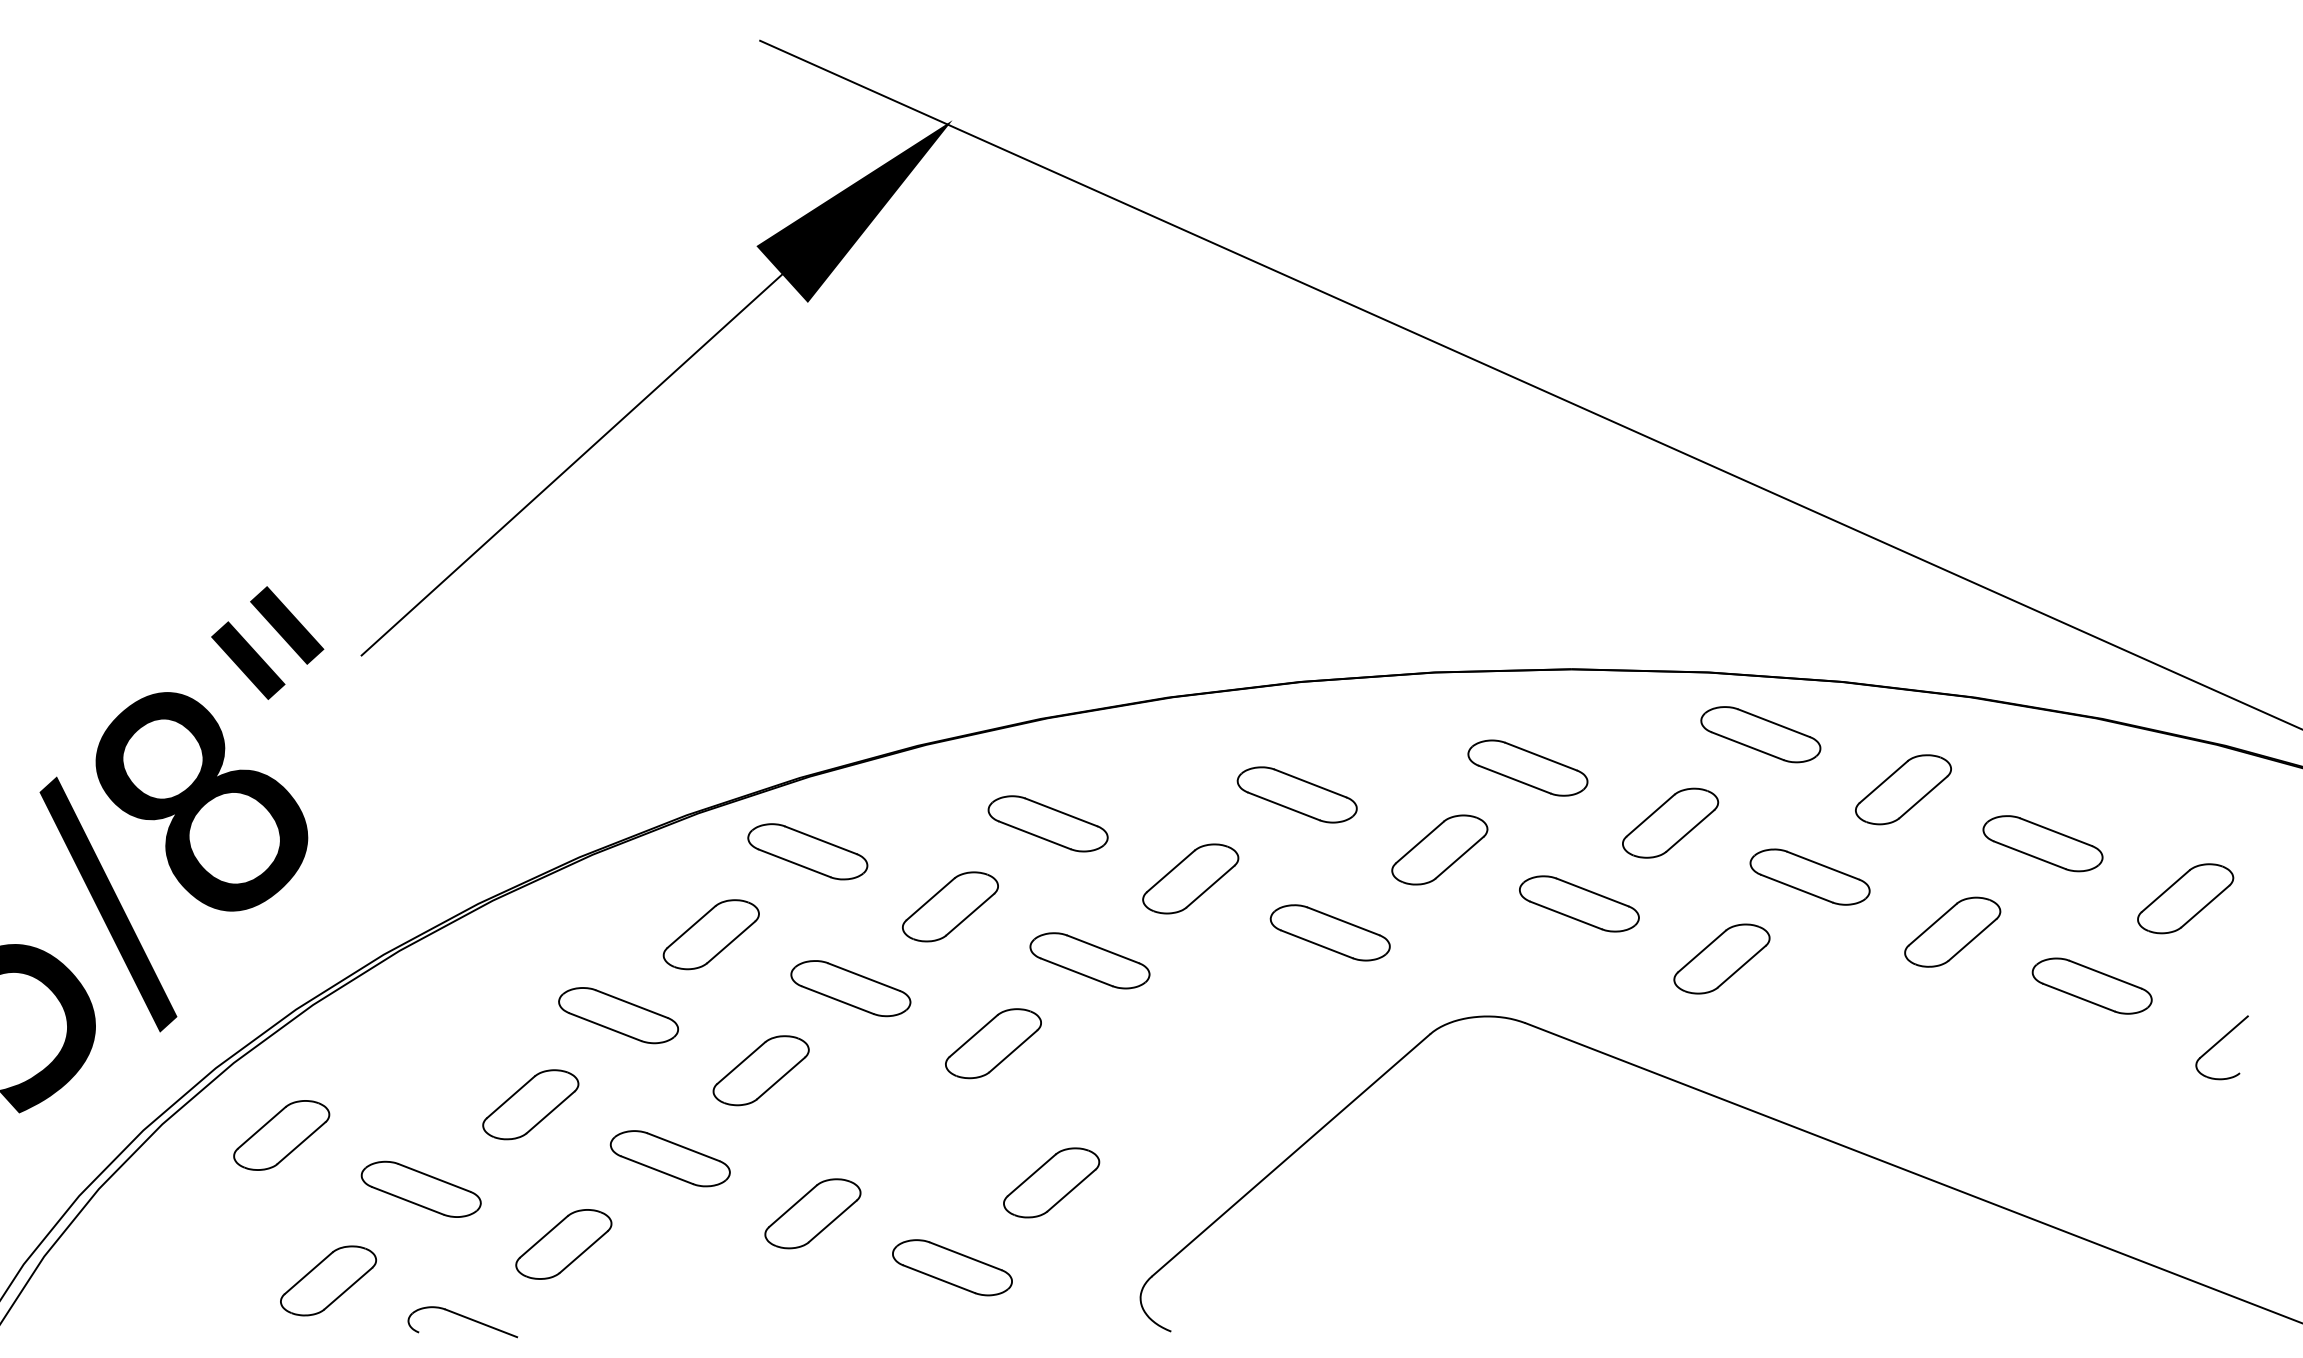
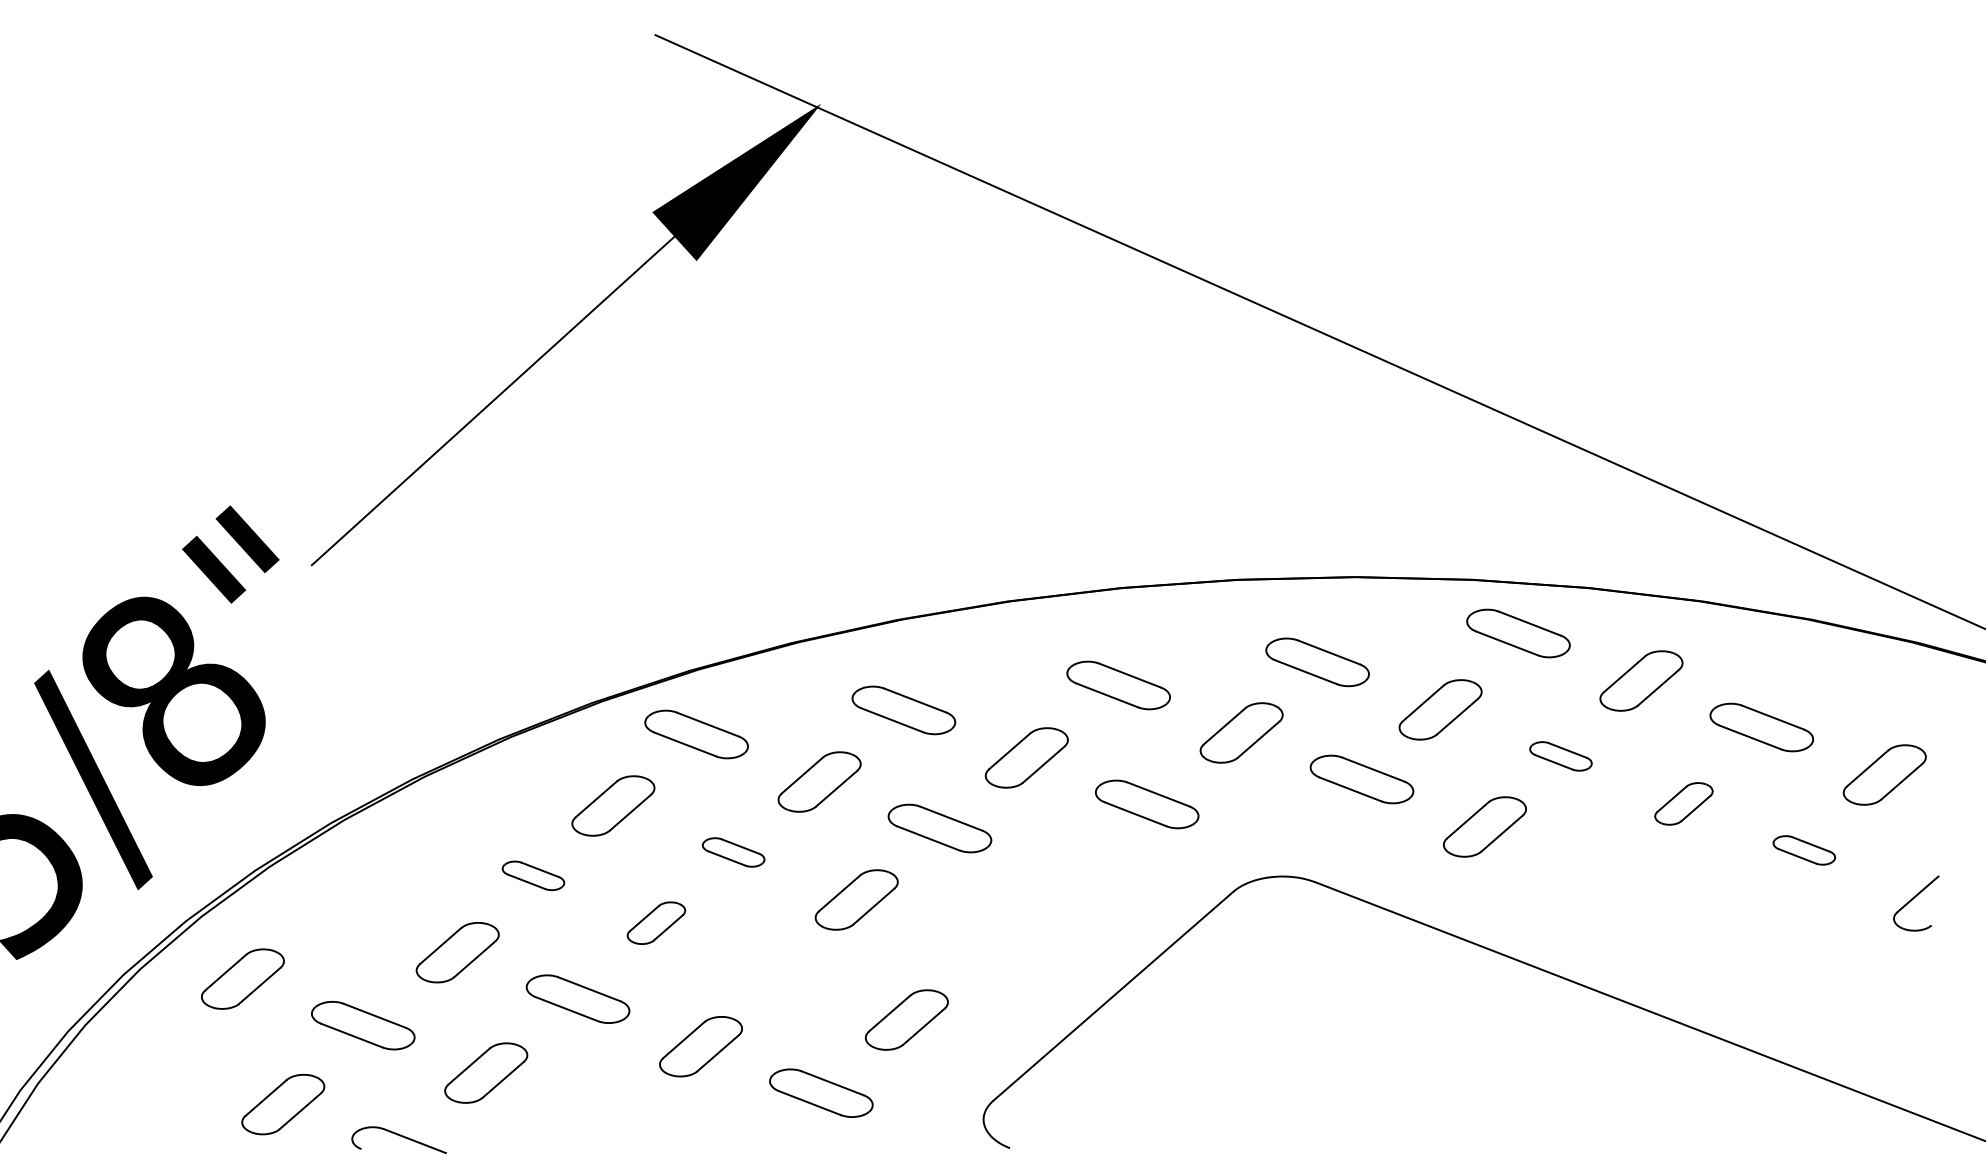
part: (1809, 877) -> (1560, 756), size x0.6
part: (1952, 931) -> (1683, 803), size x0.7
part: (2092, 986) -> (1804, 850), size x0.6
part: (850, 988) -> (733, 852), size x0.6
part: (618, 1015) -> (533, 875), size x0.6
part: (761, 1069) -> (656, 922), size x0.7

